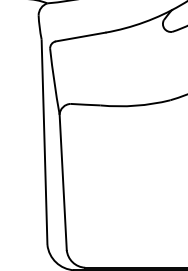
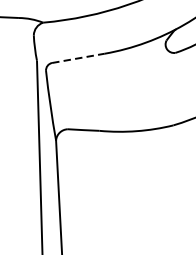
line: (81, 36) -> (79, 57), solid -> dashed

